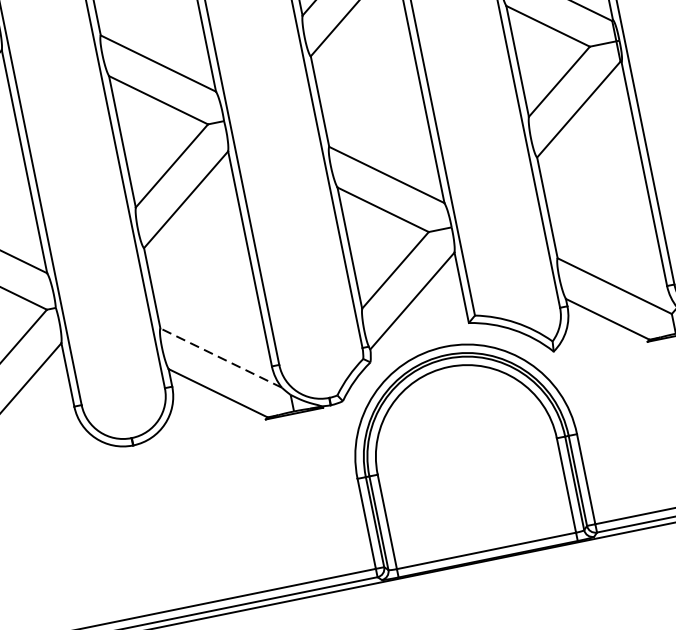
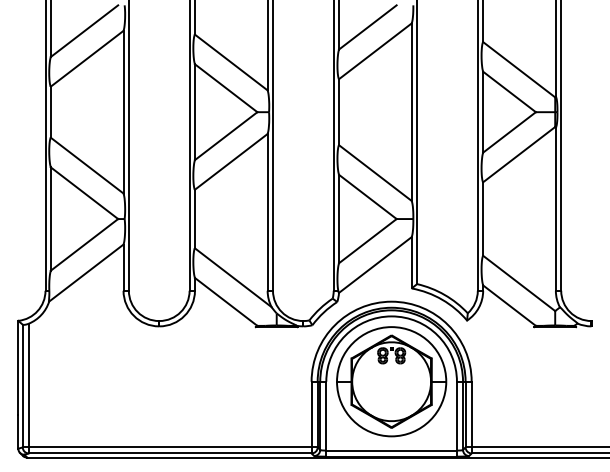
line: (220, 357) -> (232, 277), dashed -> solid
part: (467, 456) -> (391, 381), added

